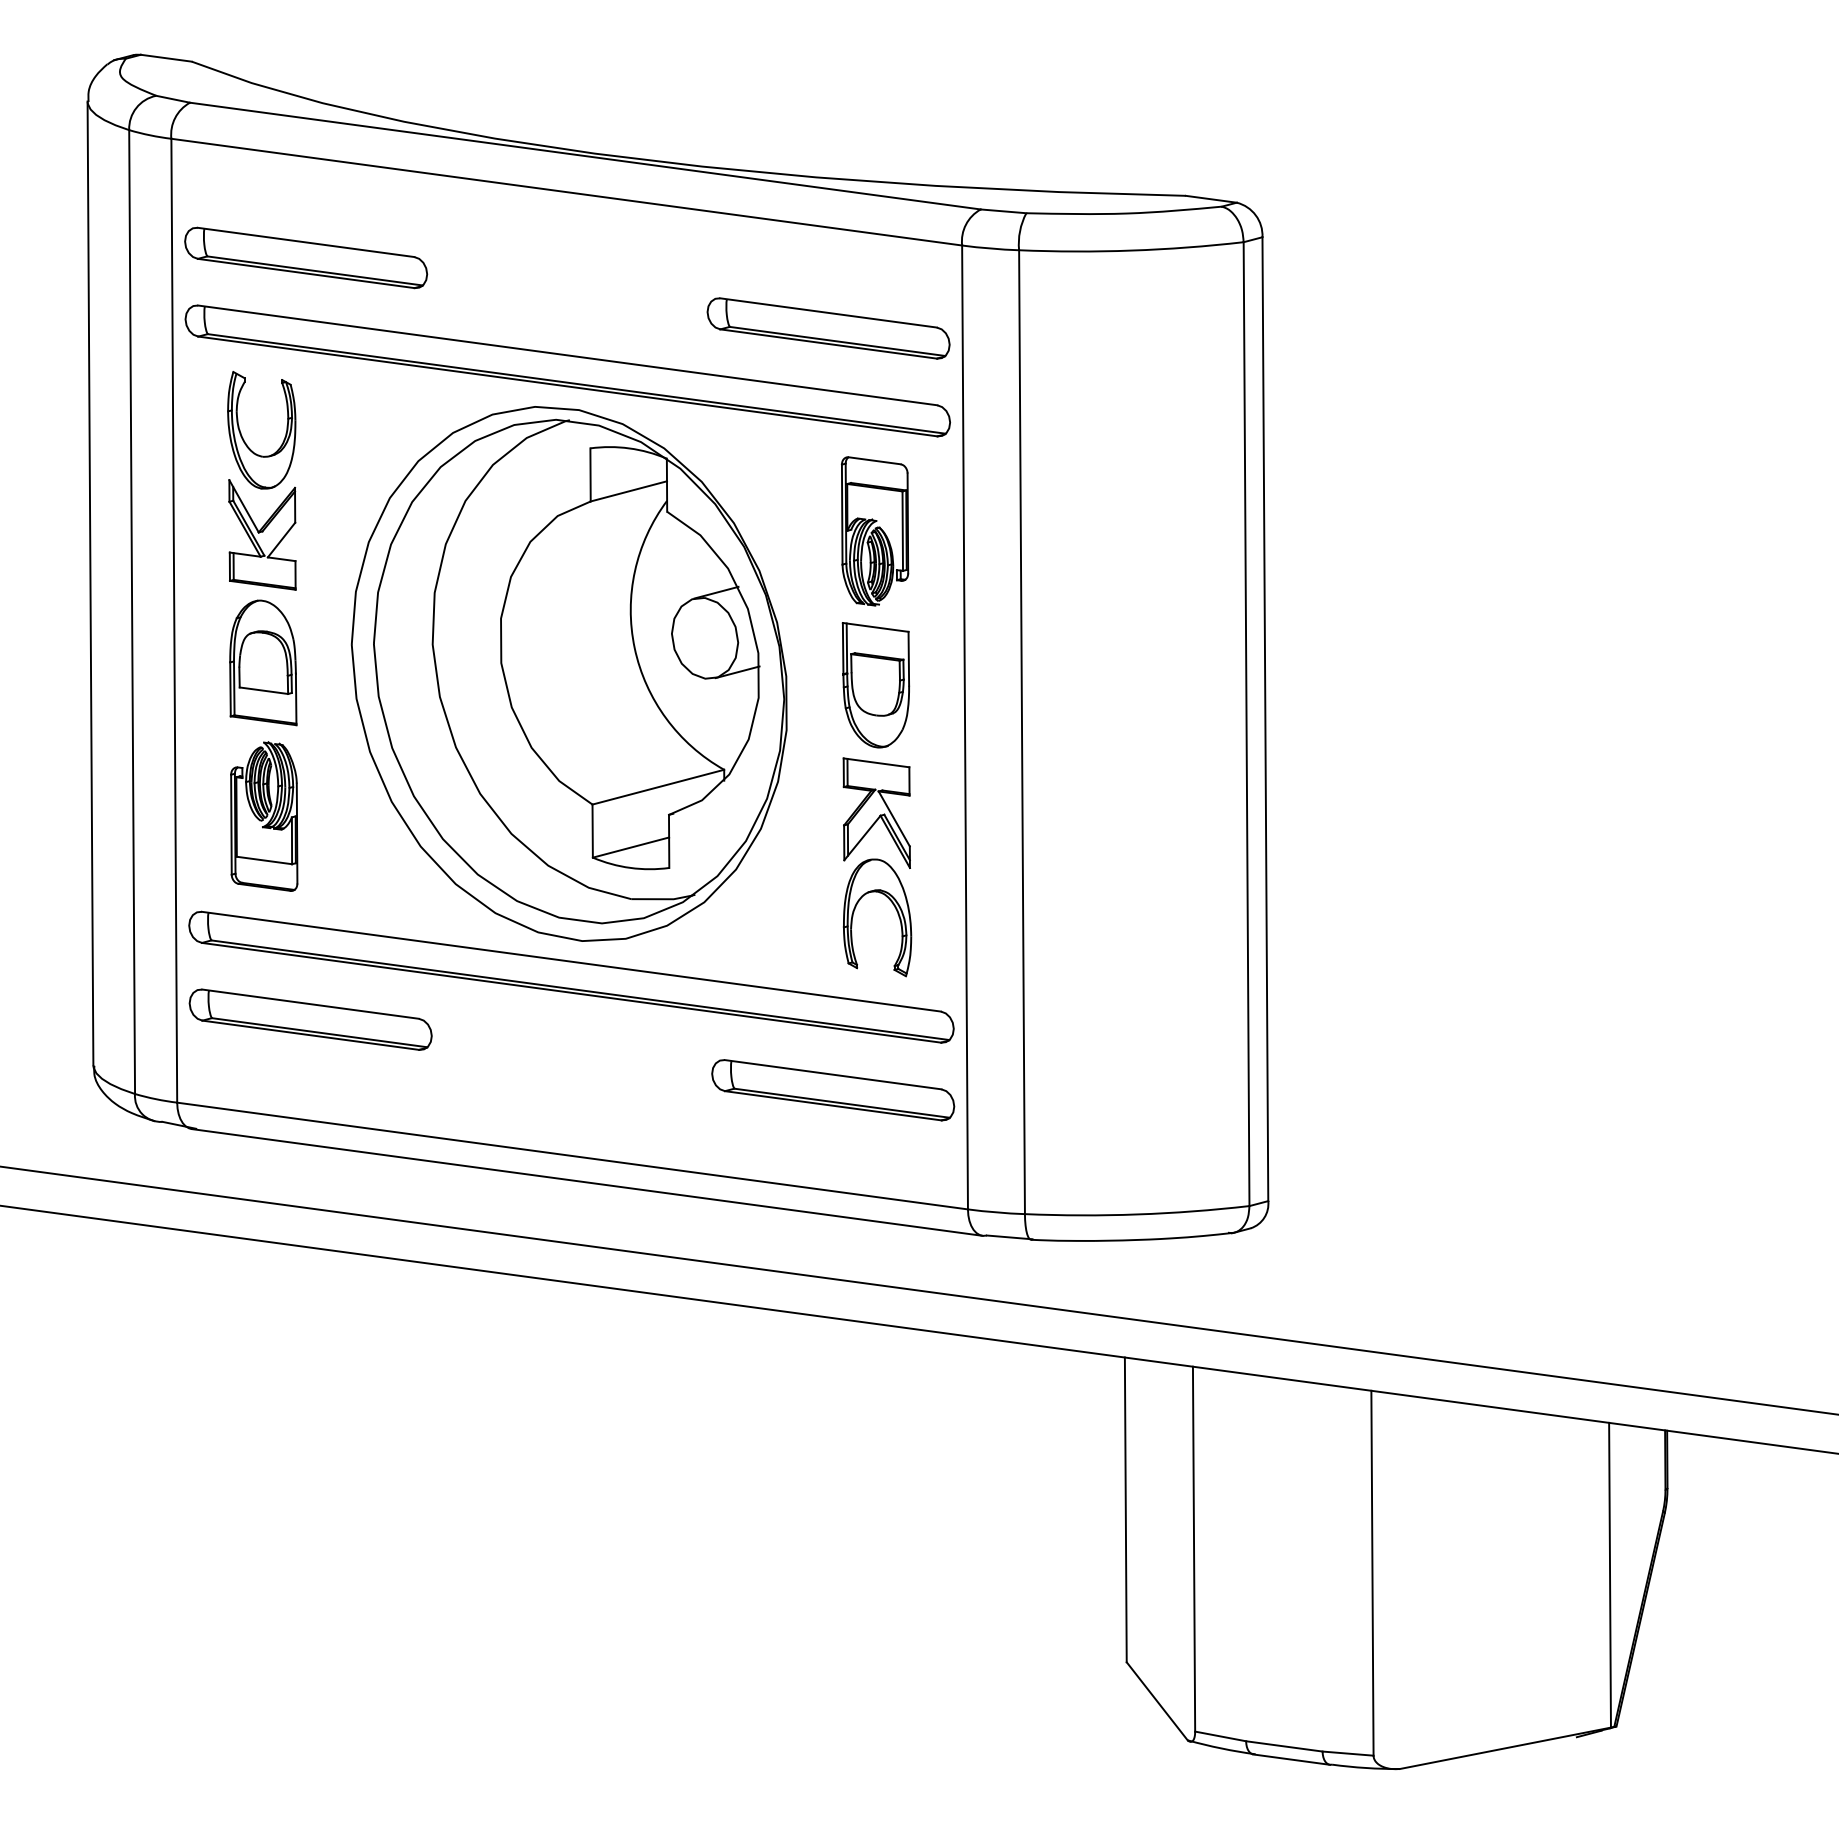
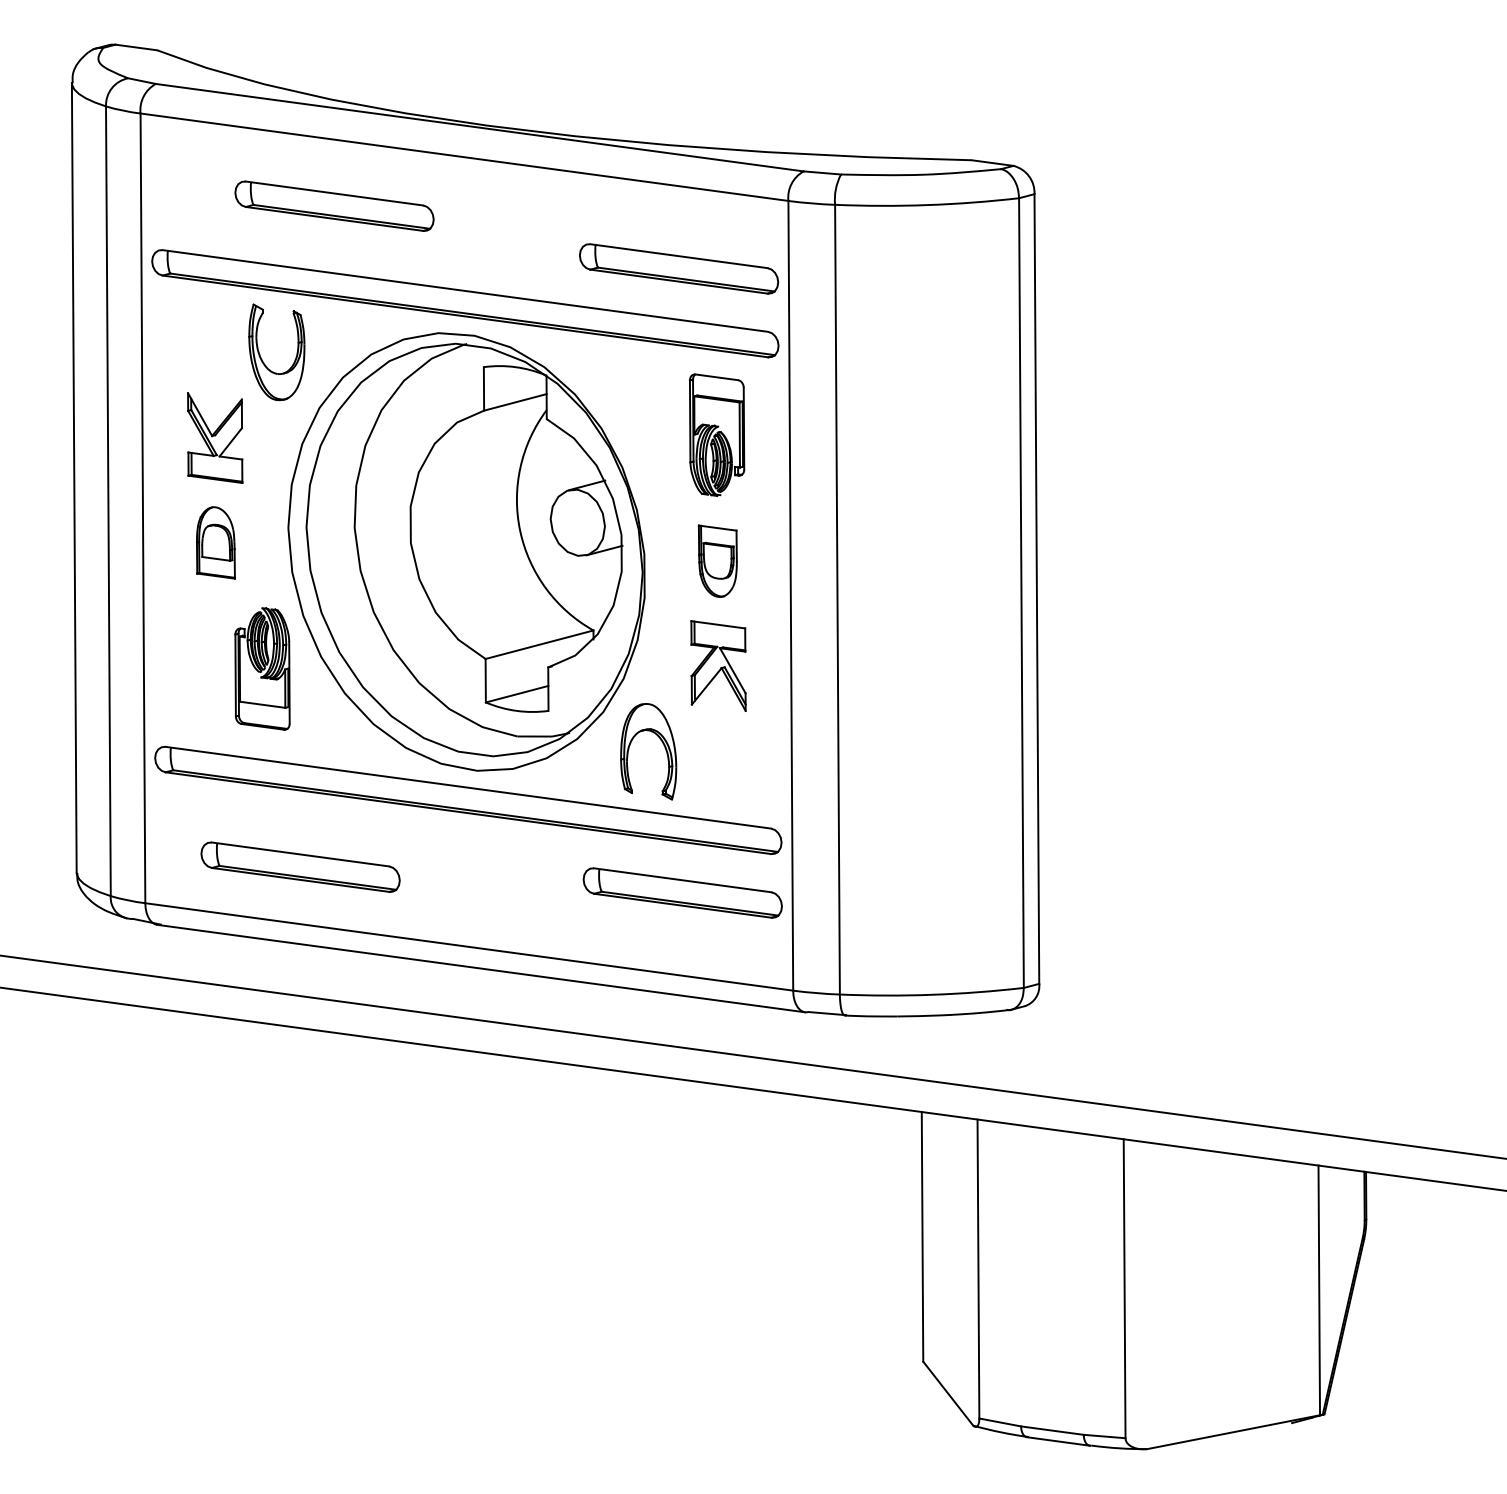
part: (306, 257) -> (334, 205), moved
part: (243, 437) -> (261, 358), moved
part: (263, 662) -> (216, 542), size x0.7
part: (875, 685) -> (717, 561), size x0.7
part: (264, 816) -> (262, 668), moved
part: (895, 909) -> (663, 744), moved
part: (310, 1019) -> (300, 867), moved

